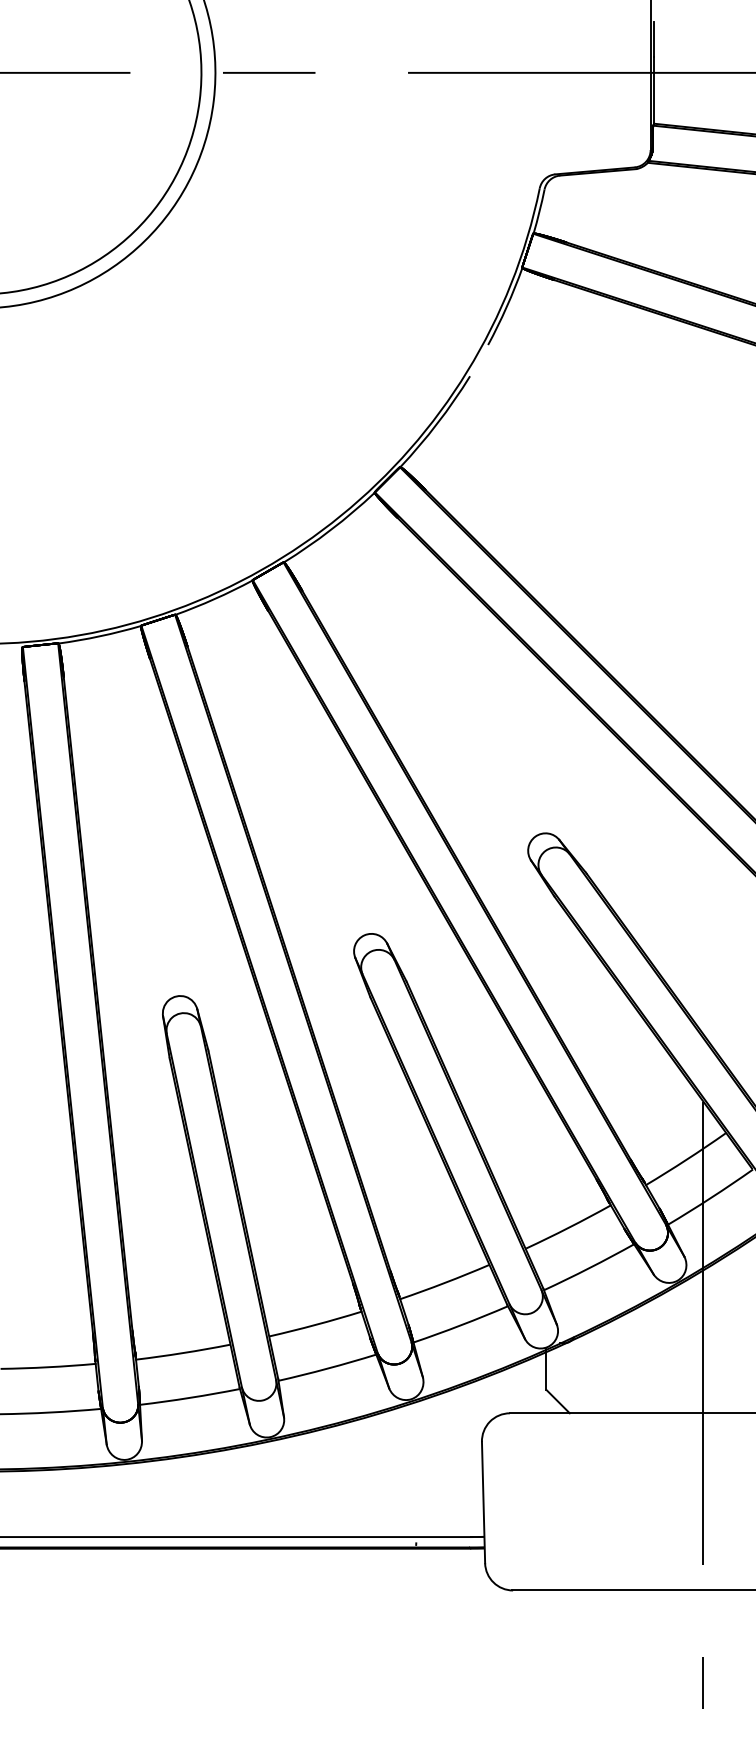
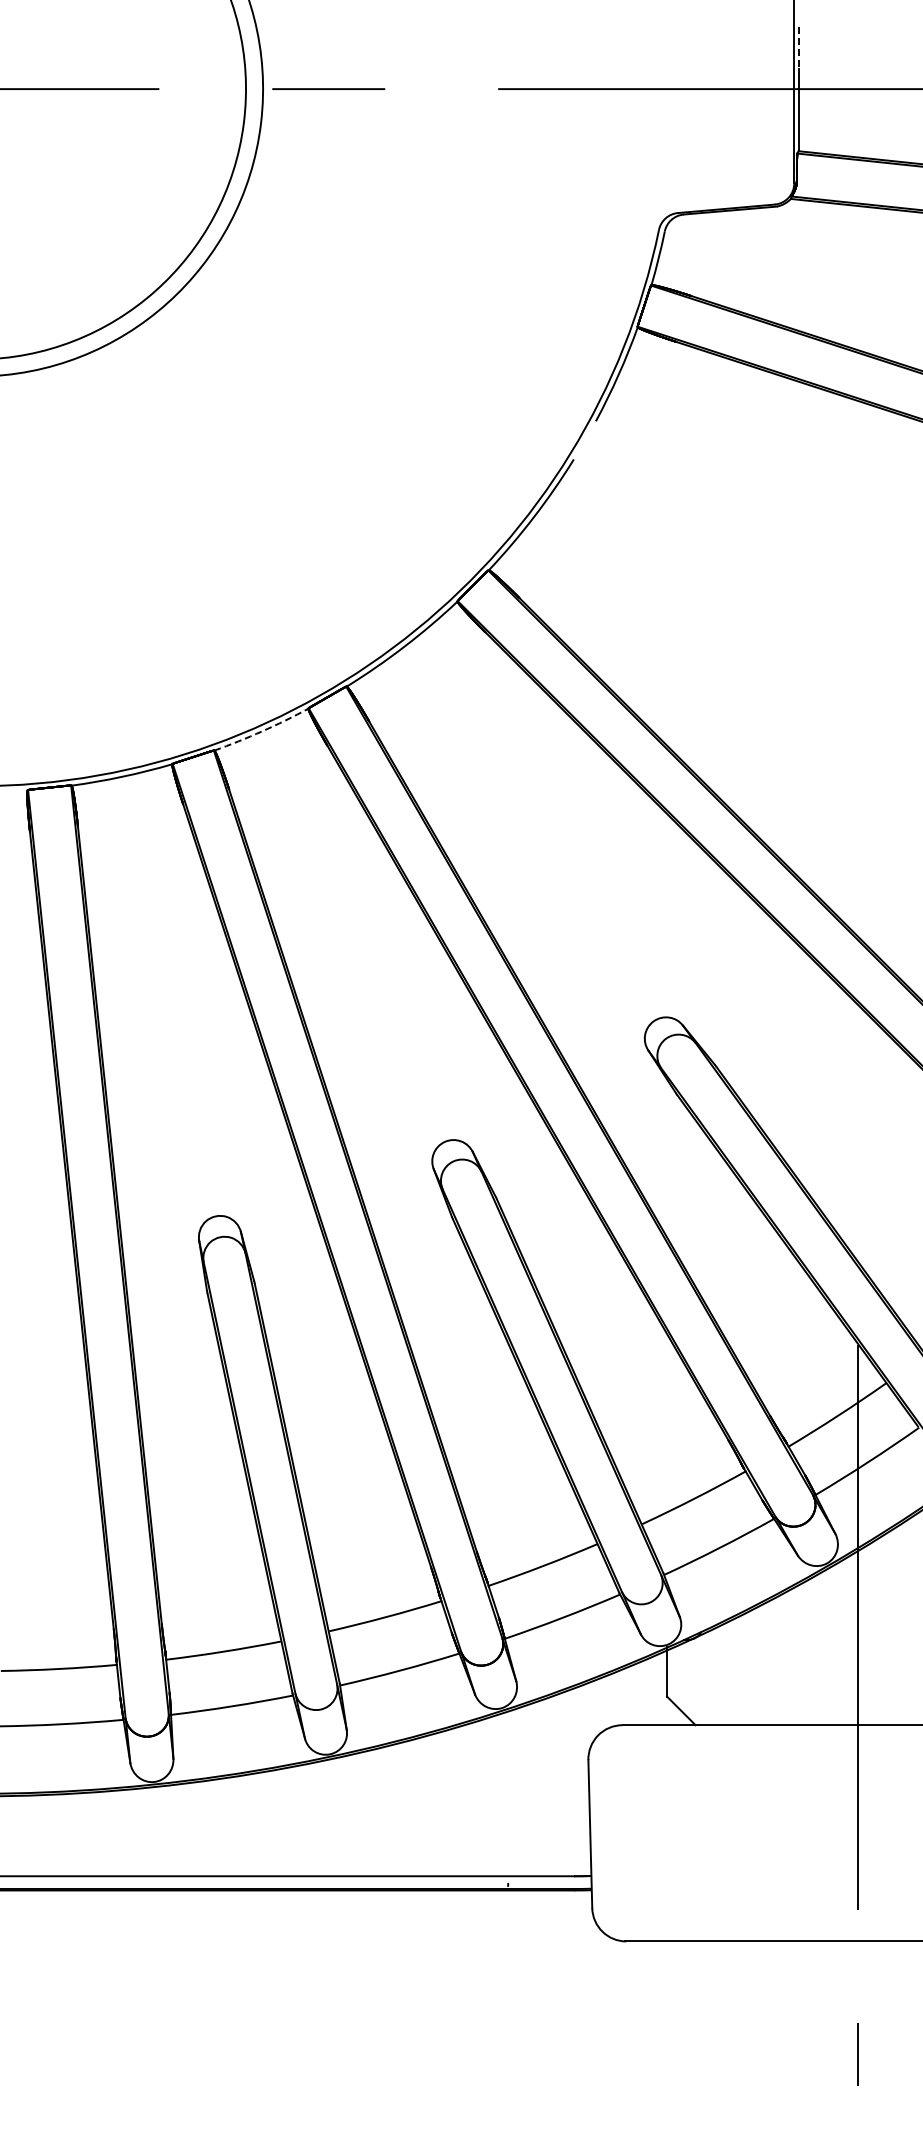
line: (654, 39) -> (798, 48), solid -> dashed
arc: (214, 599) -> (262, 731), solid -> dashed

